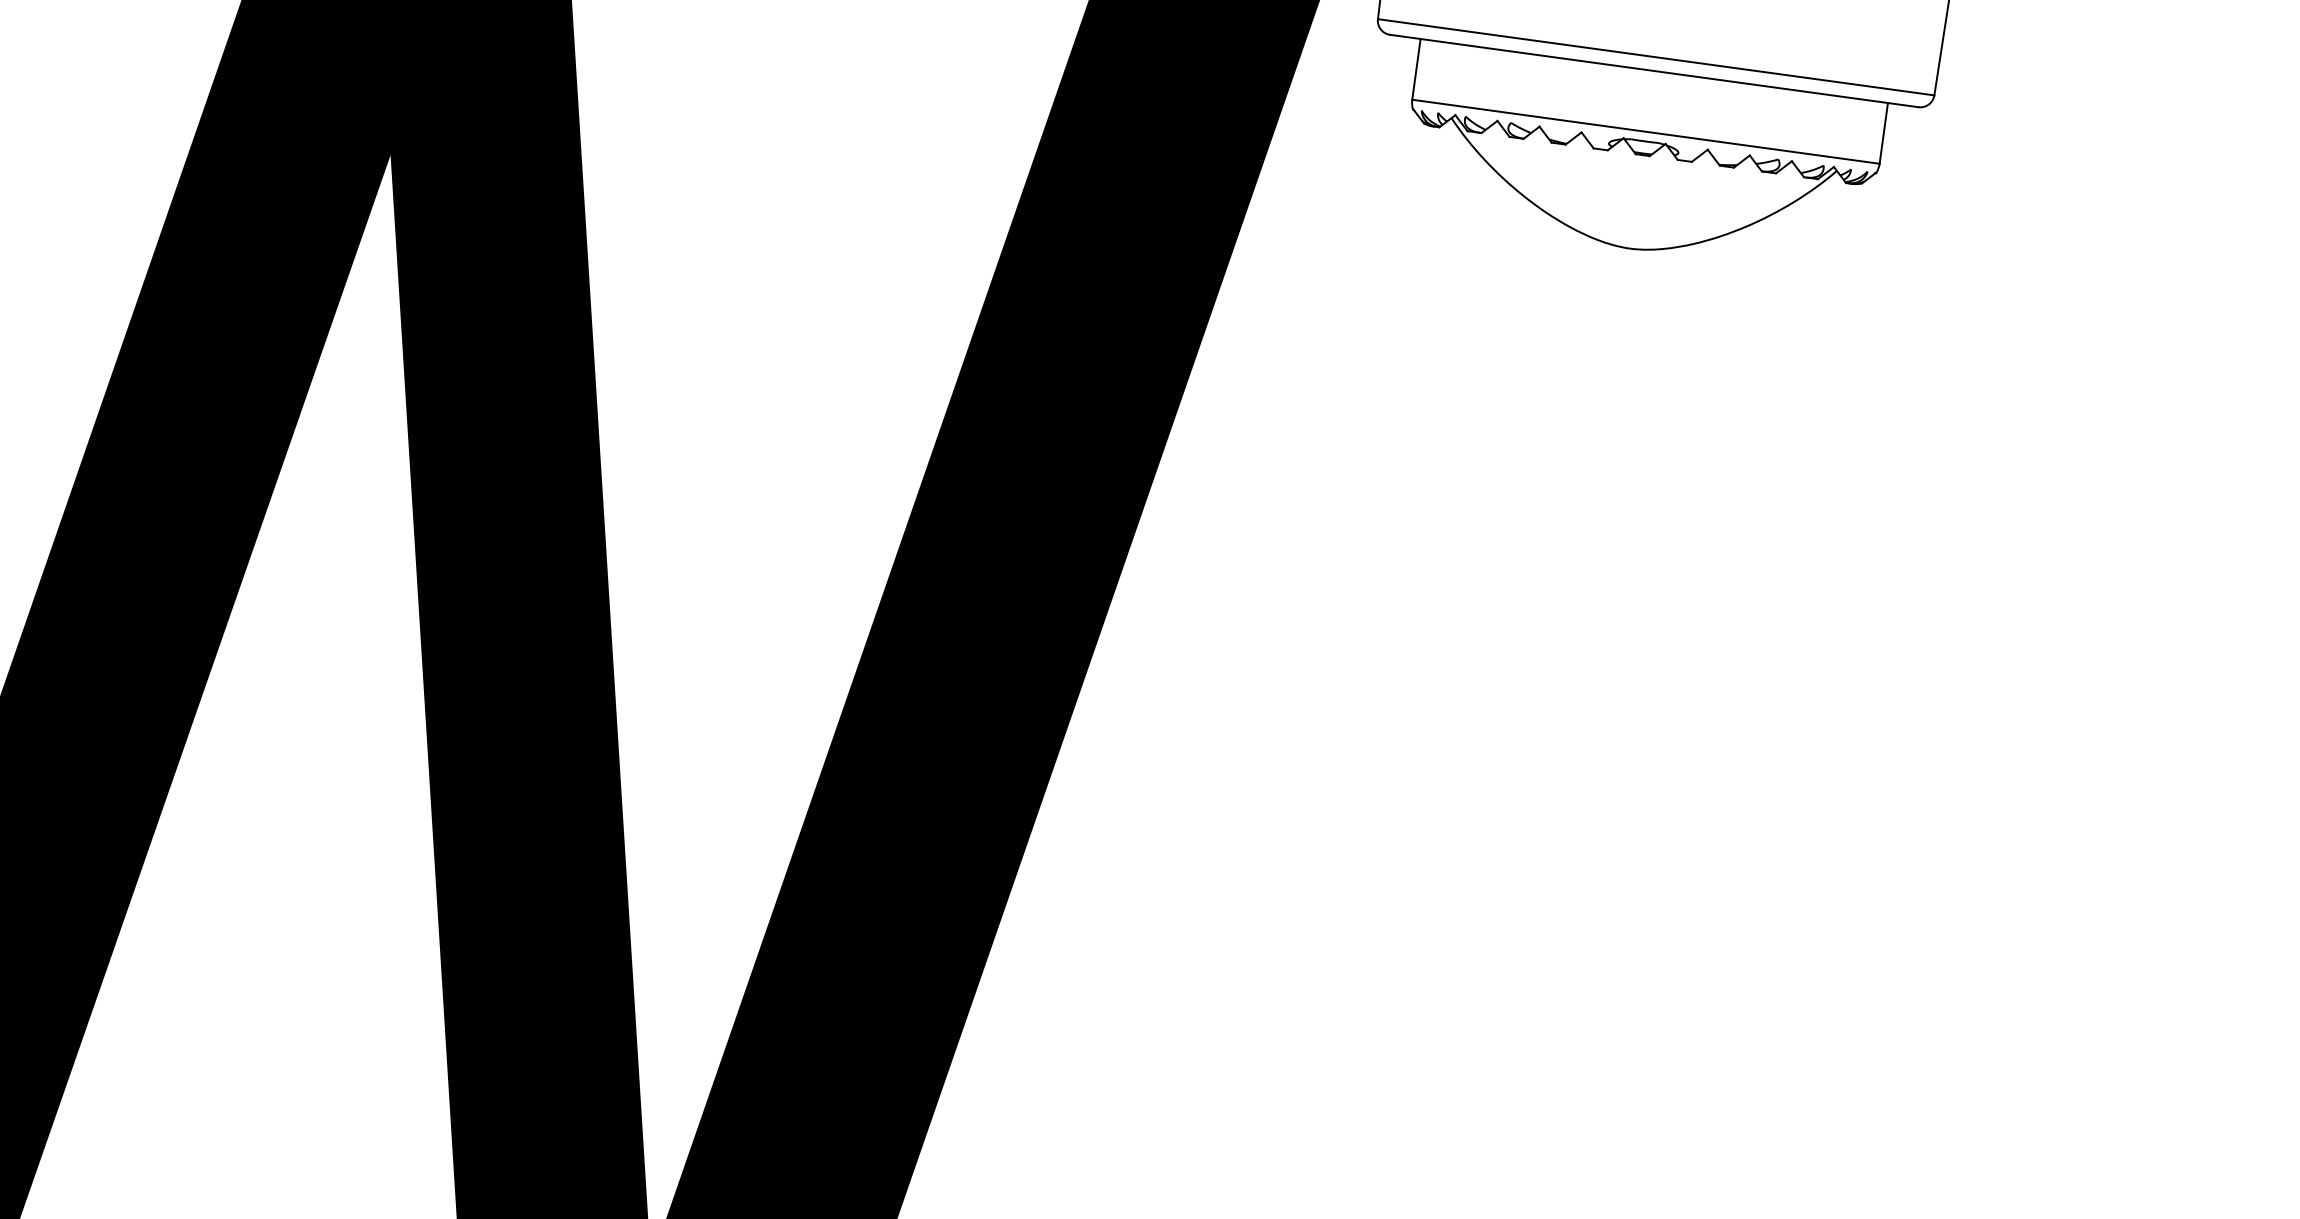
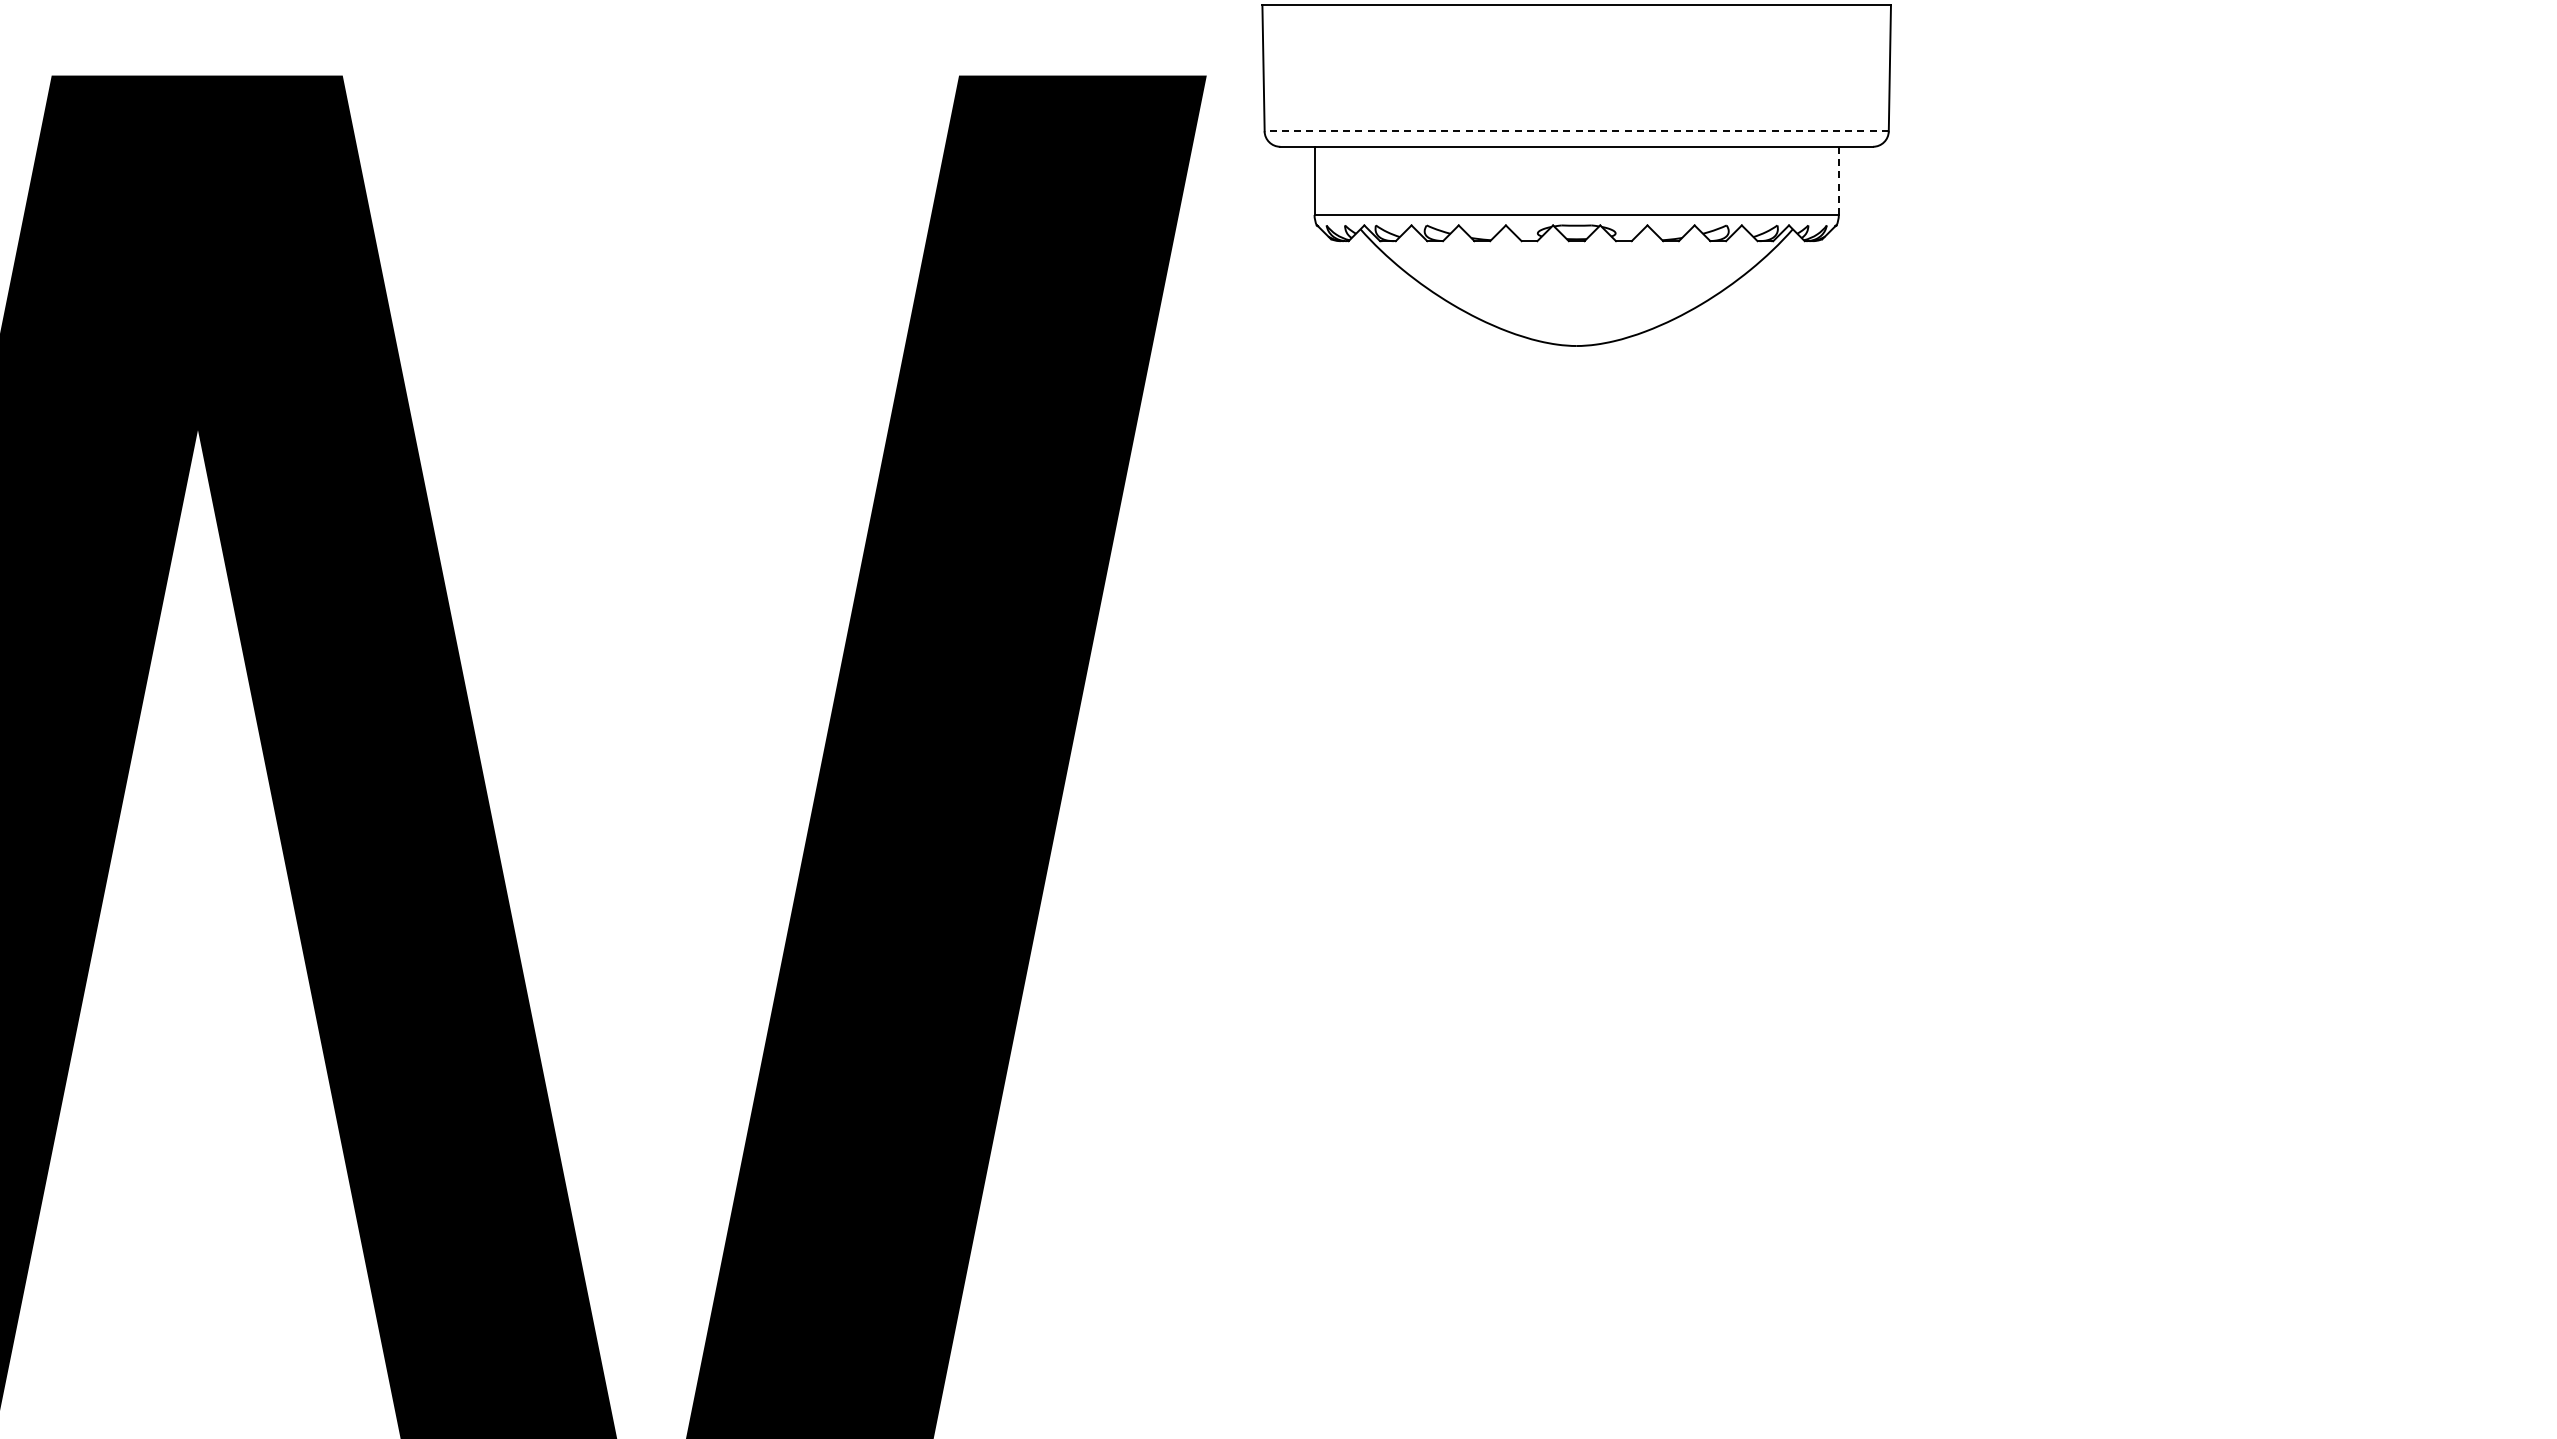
line: (1655, 57) -> (1576, 131), solid -> dashed
line: (1883, 133) -> (1838, 181), solid -> dashed

